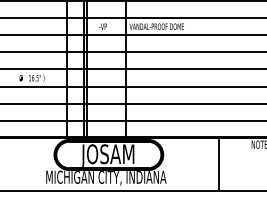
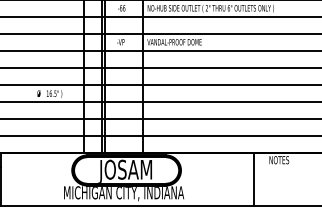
line: (219, 164) -> (254, 179), moved

